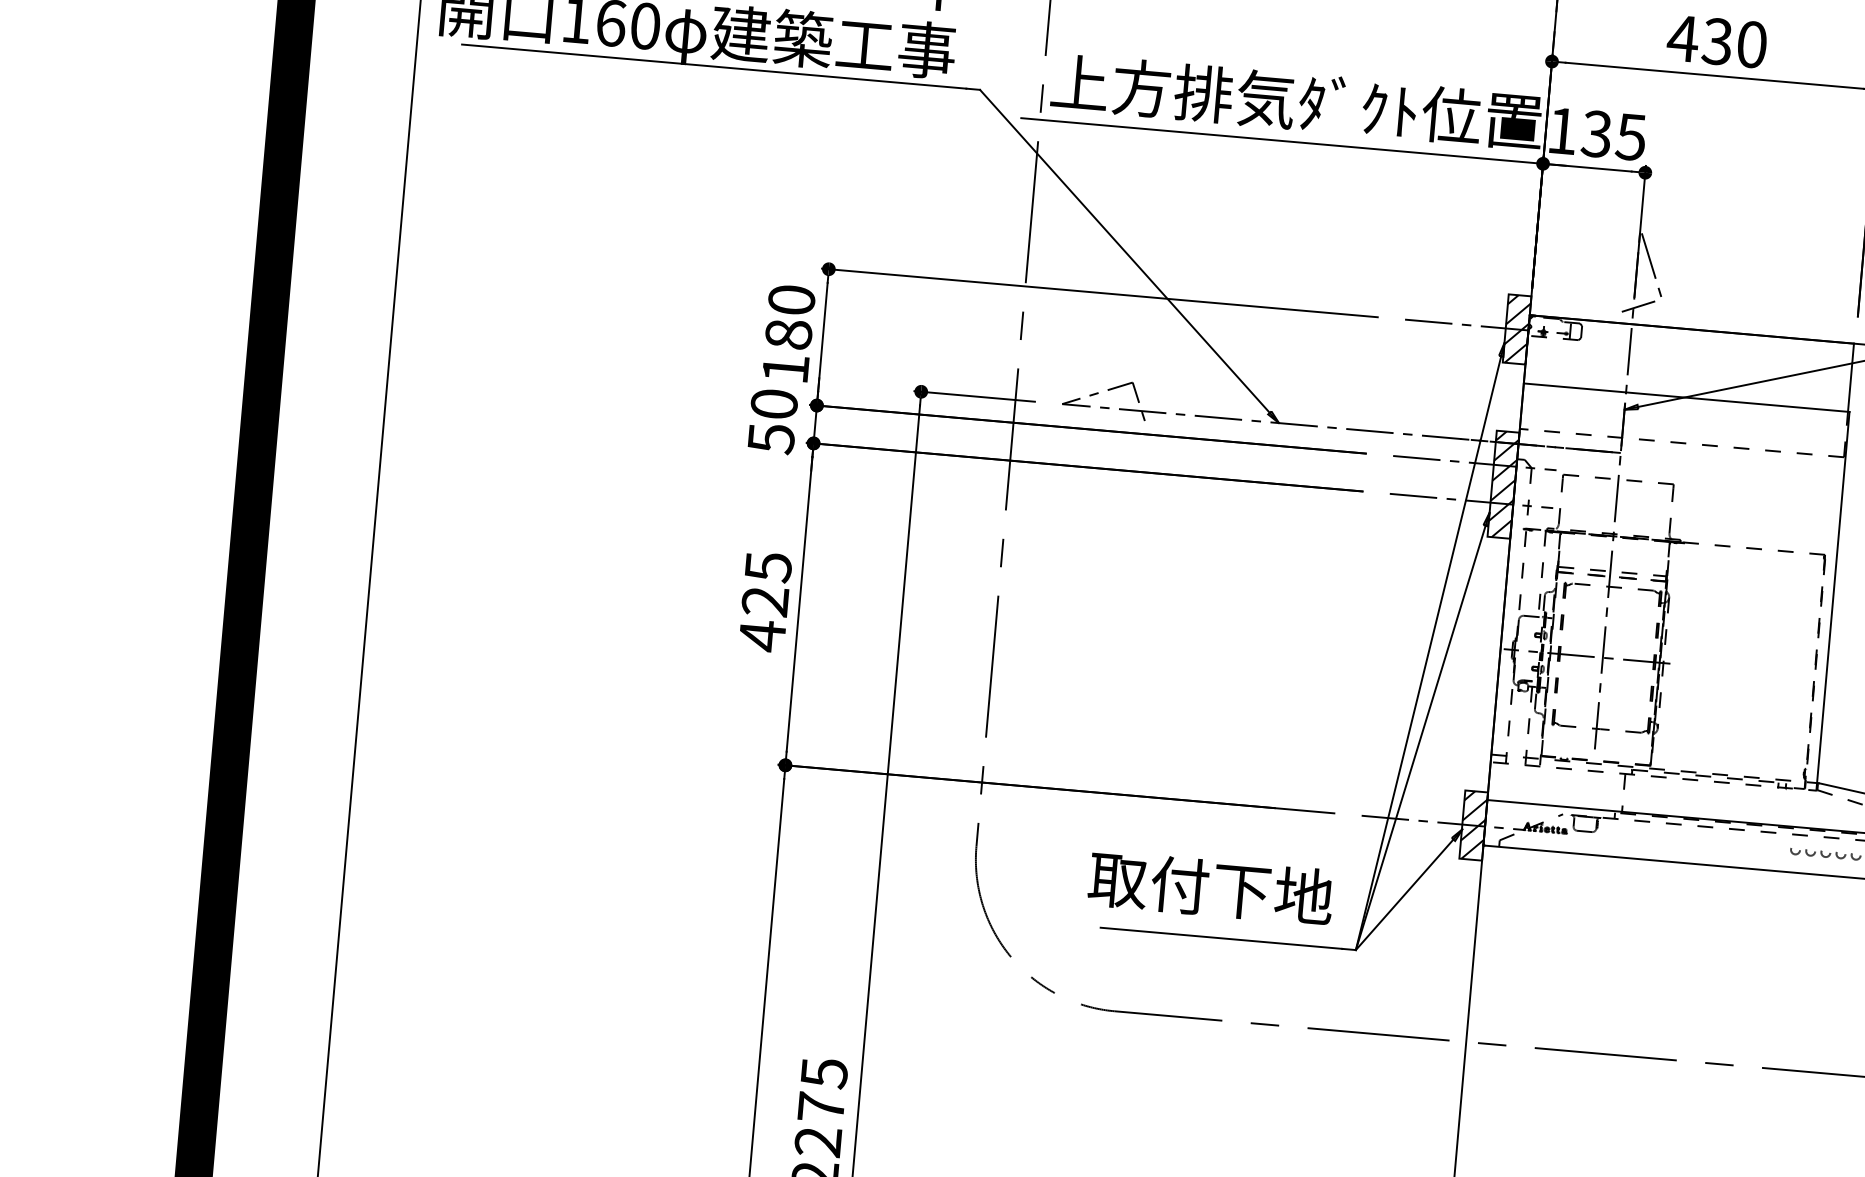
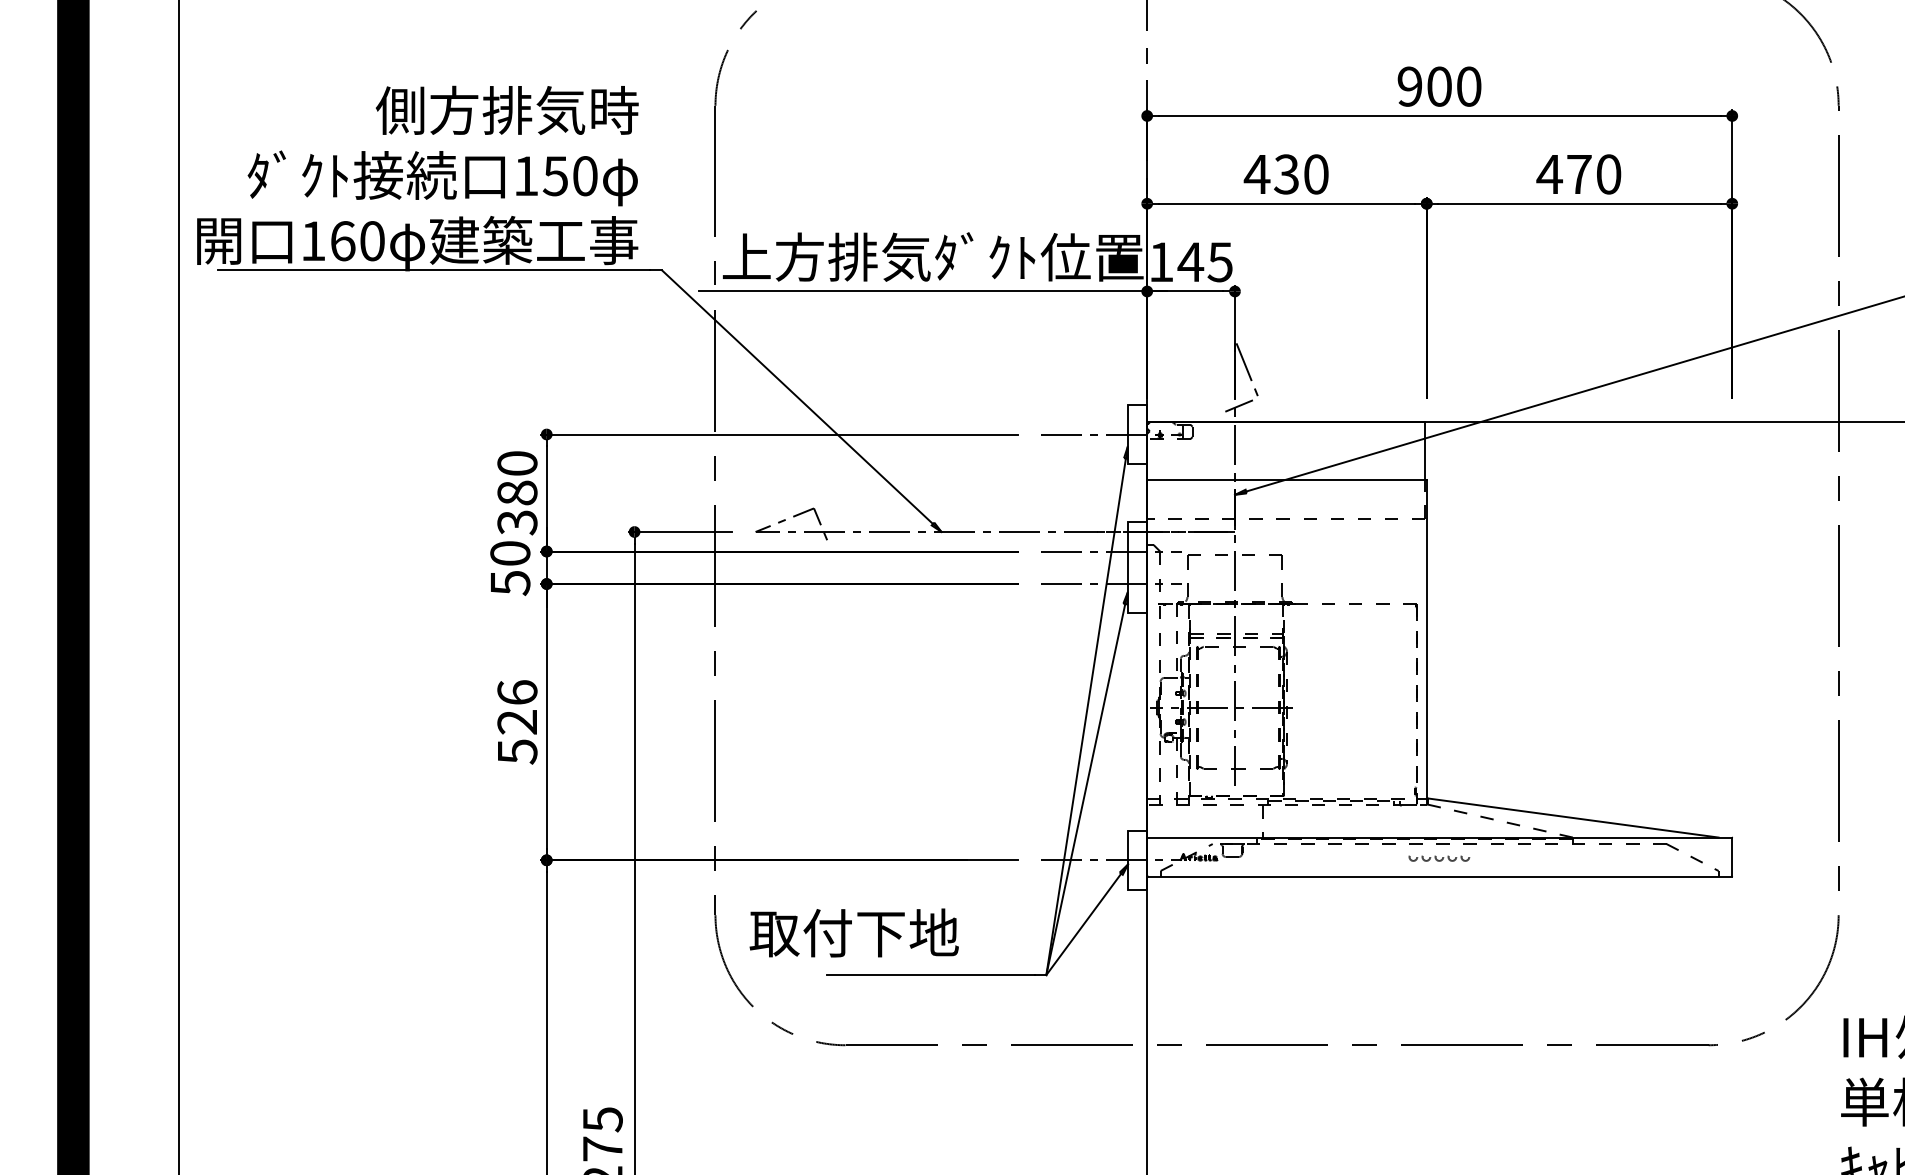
text: (1596, 134) -> (1190, 262), 135 -> 145
hatch: (1517, 329) -> (1137, 434), removed
text: (785, 368) -> (517, 522), 180 -> 380
hatch: (1503, 484) -> (1137, 567), removed
text: (765, 601) -> (517, 722), 425 -> 526
hatch: (1473, 825) -> (1137, 860), removed
text: (1210, 887) -> (853, 932), moved

